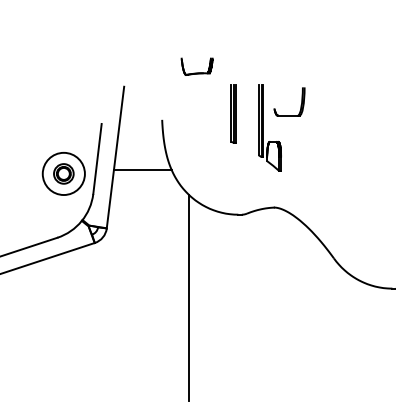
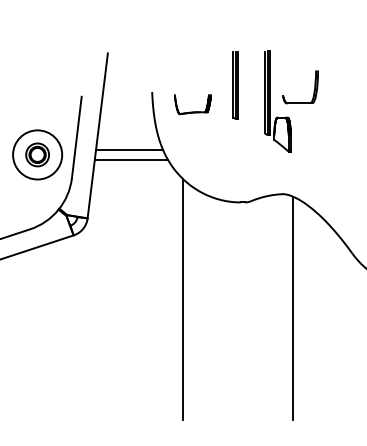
part: (196, 66) -> (192, 104), moved
part: (300, 105) -> (313, 91), moved
line: (143, 178) -> (130, 160), added
line: (283, 305) -> (293, 308), added

